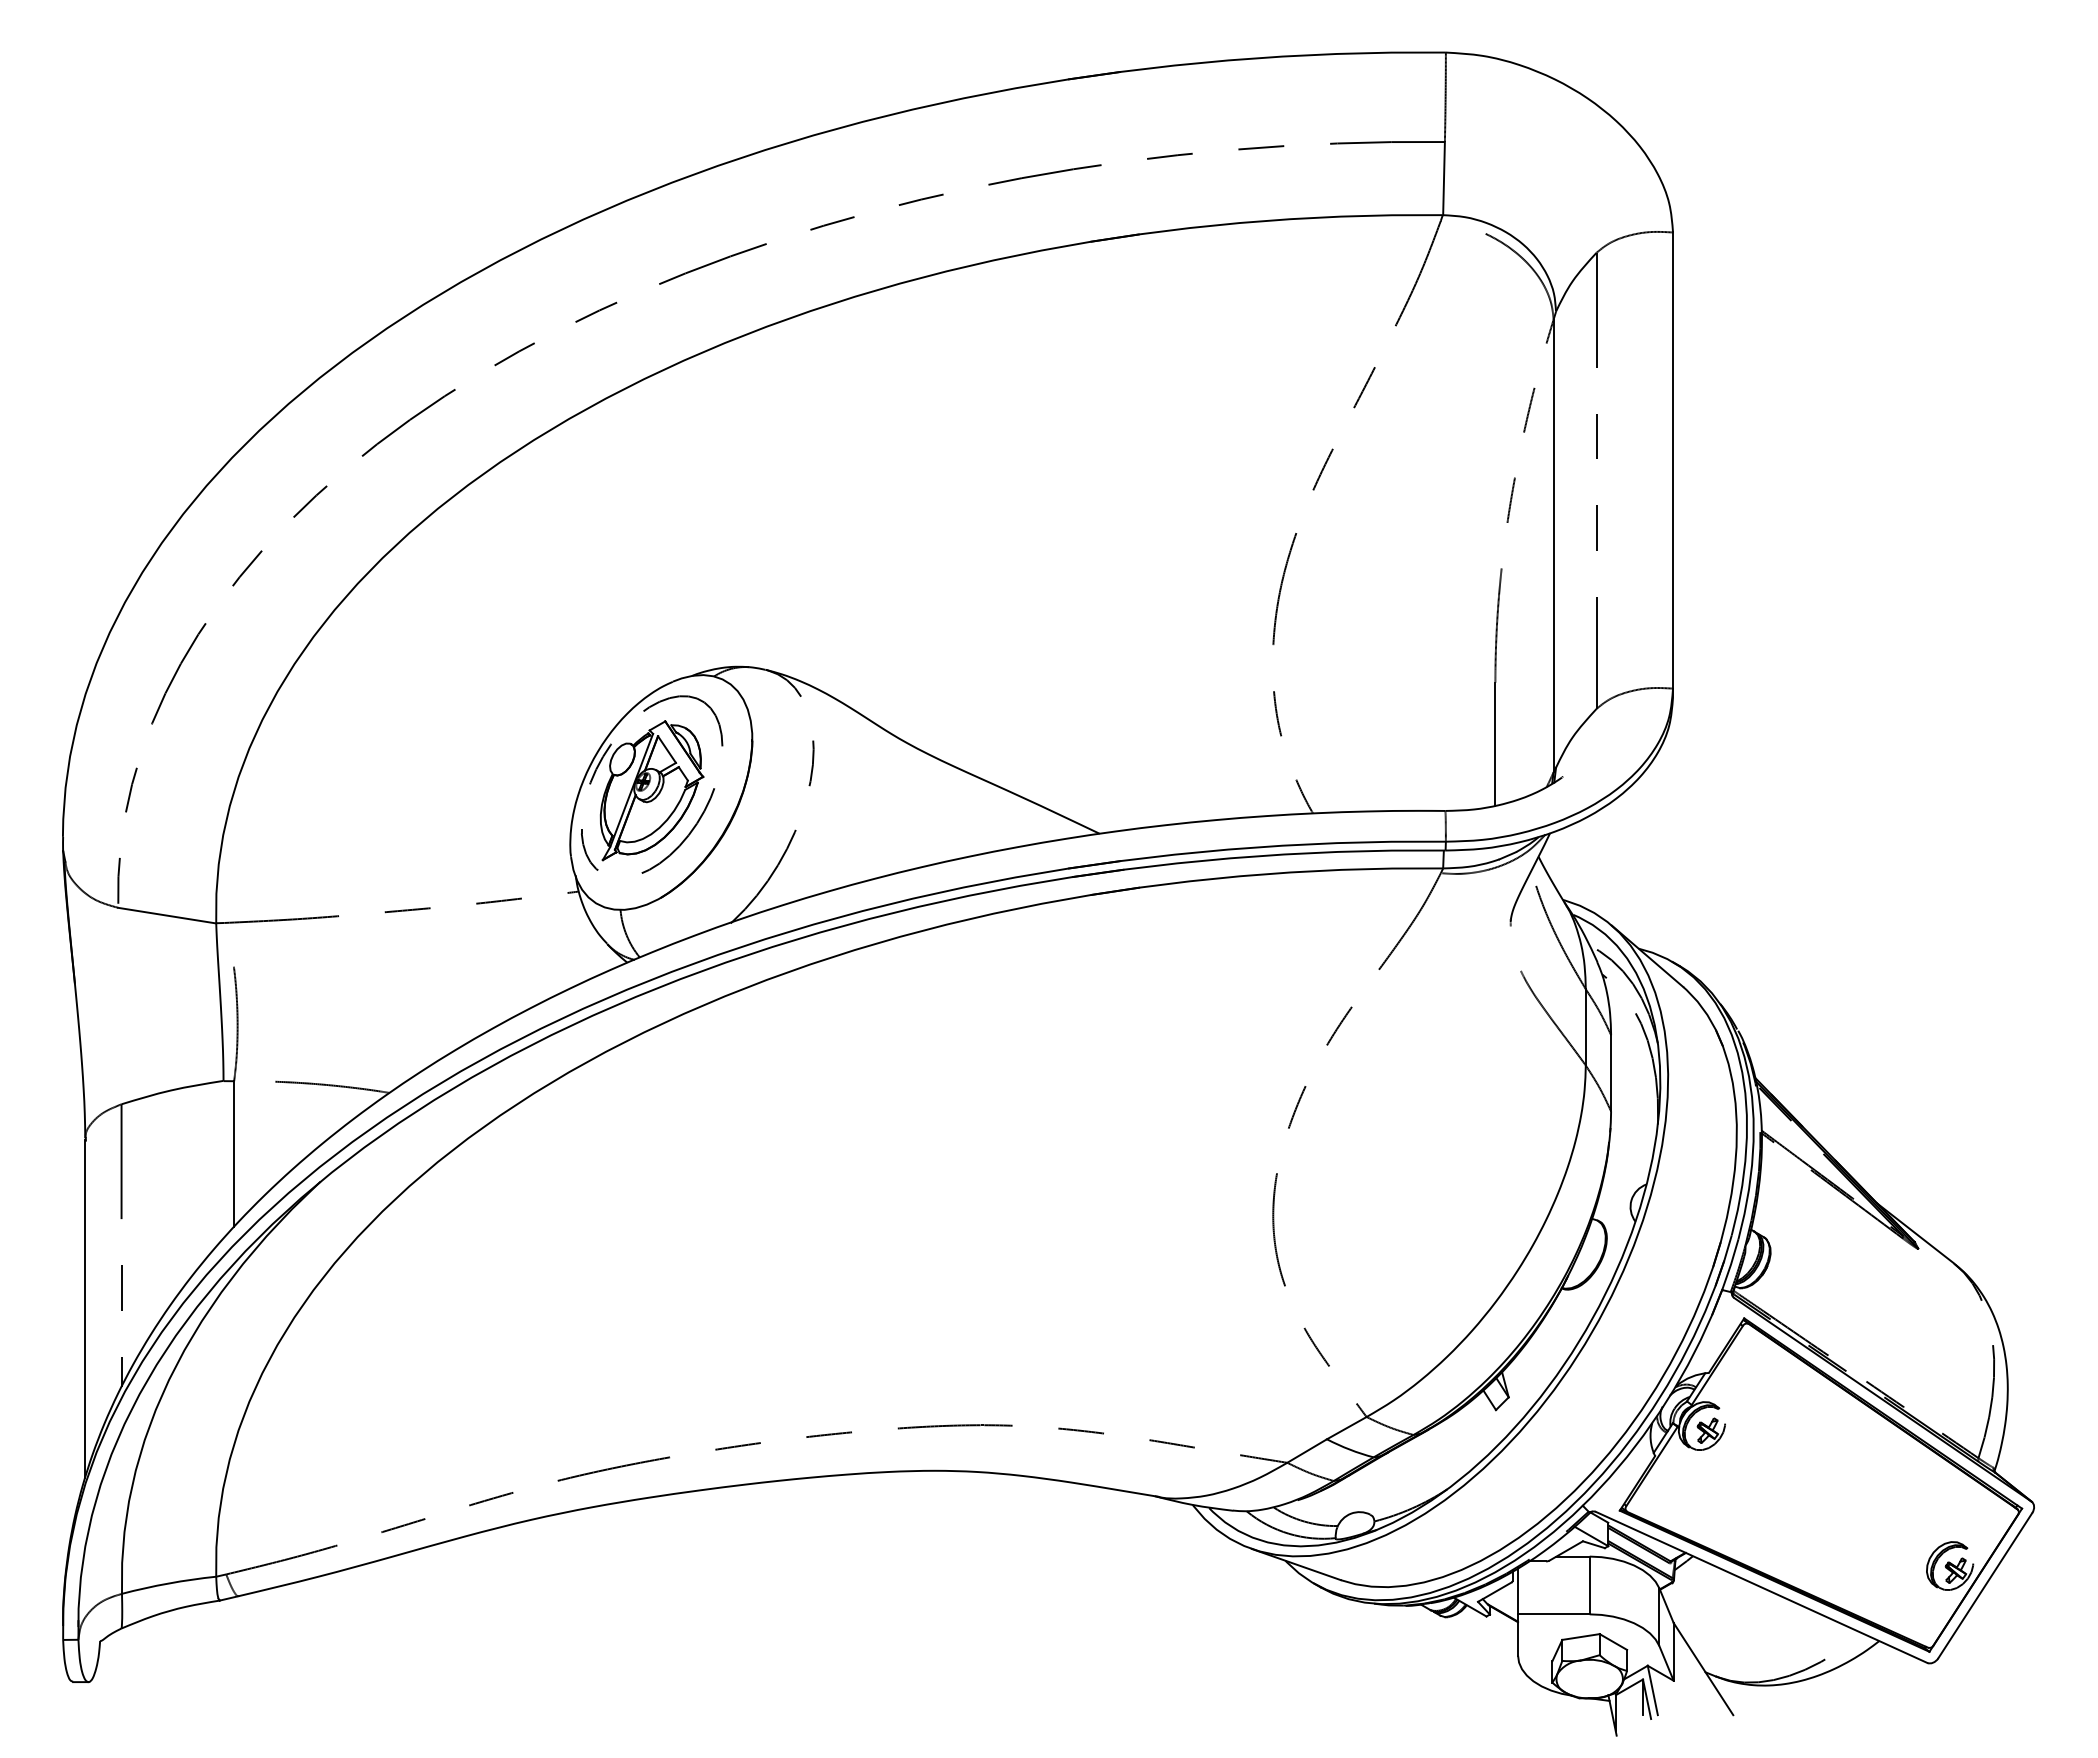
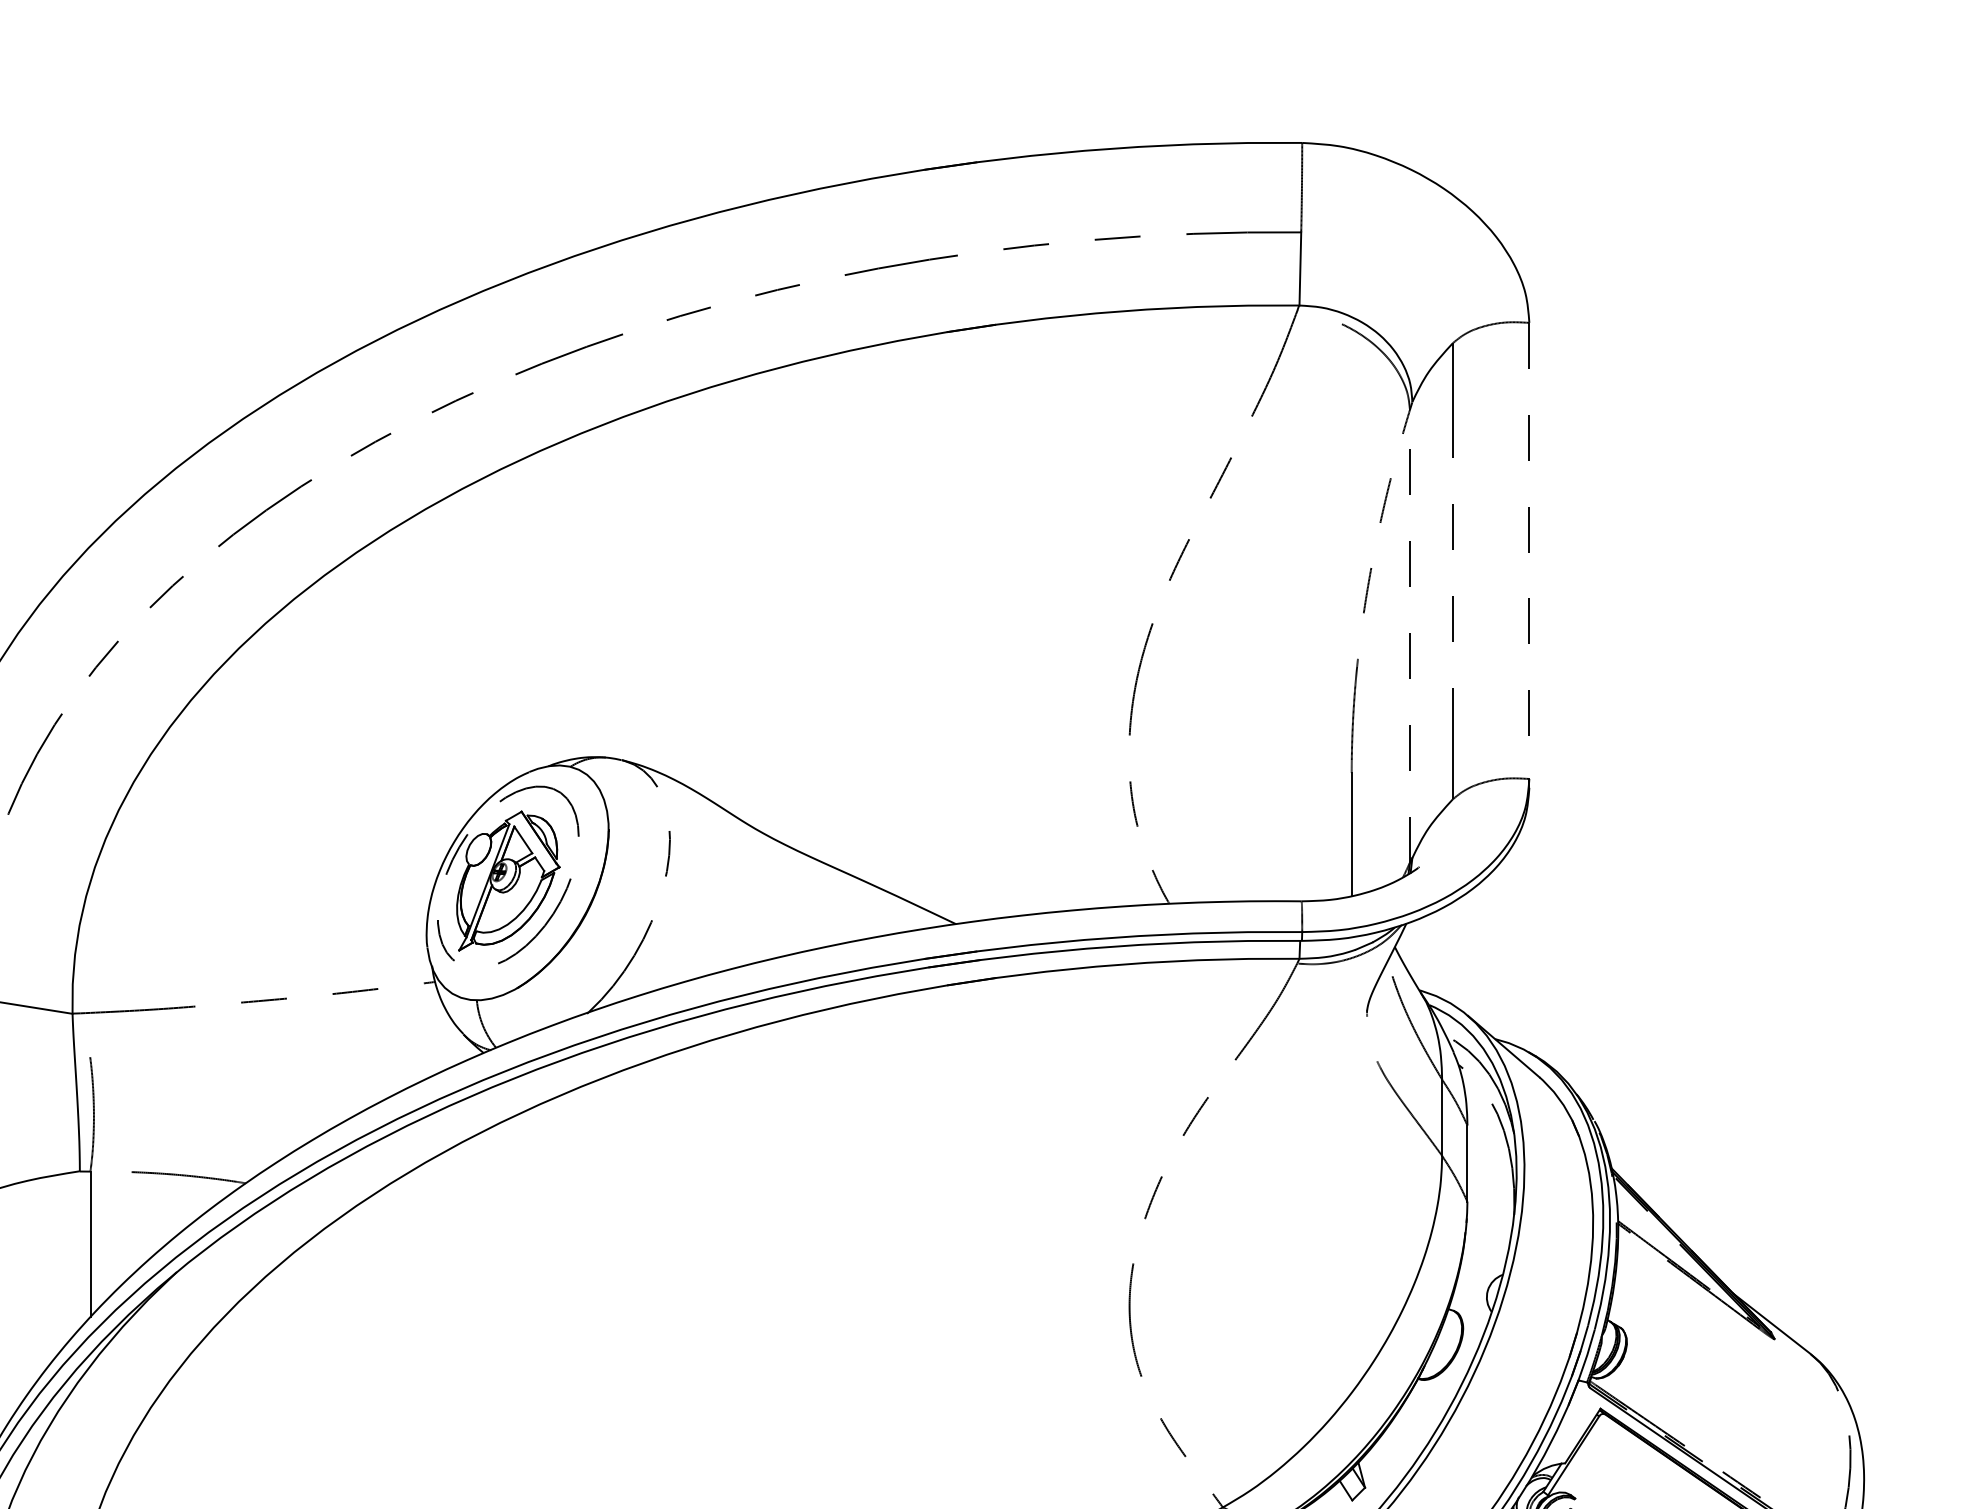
line: (1673, 461) -> (1529, 551), solid -> dashed
line: (1553, 545) -> (1409, 635), solid -> dashed

